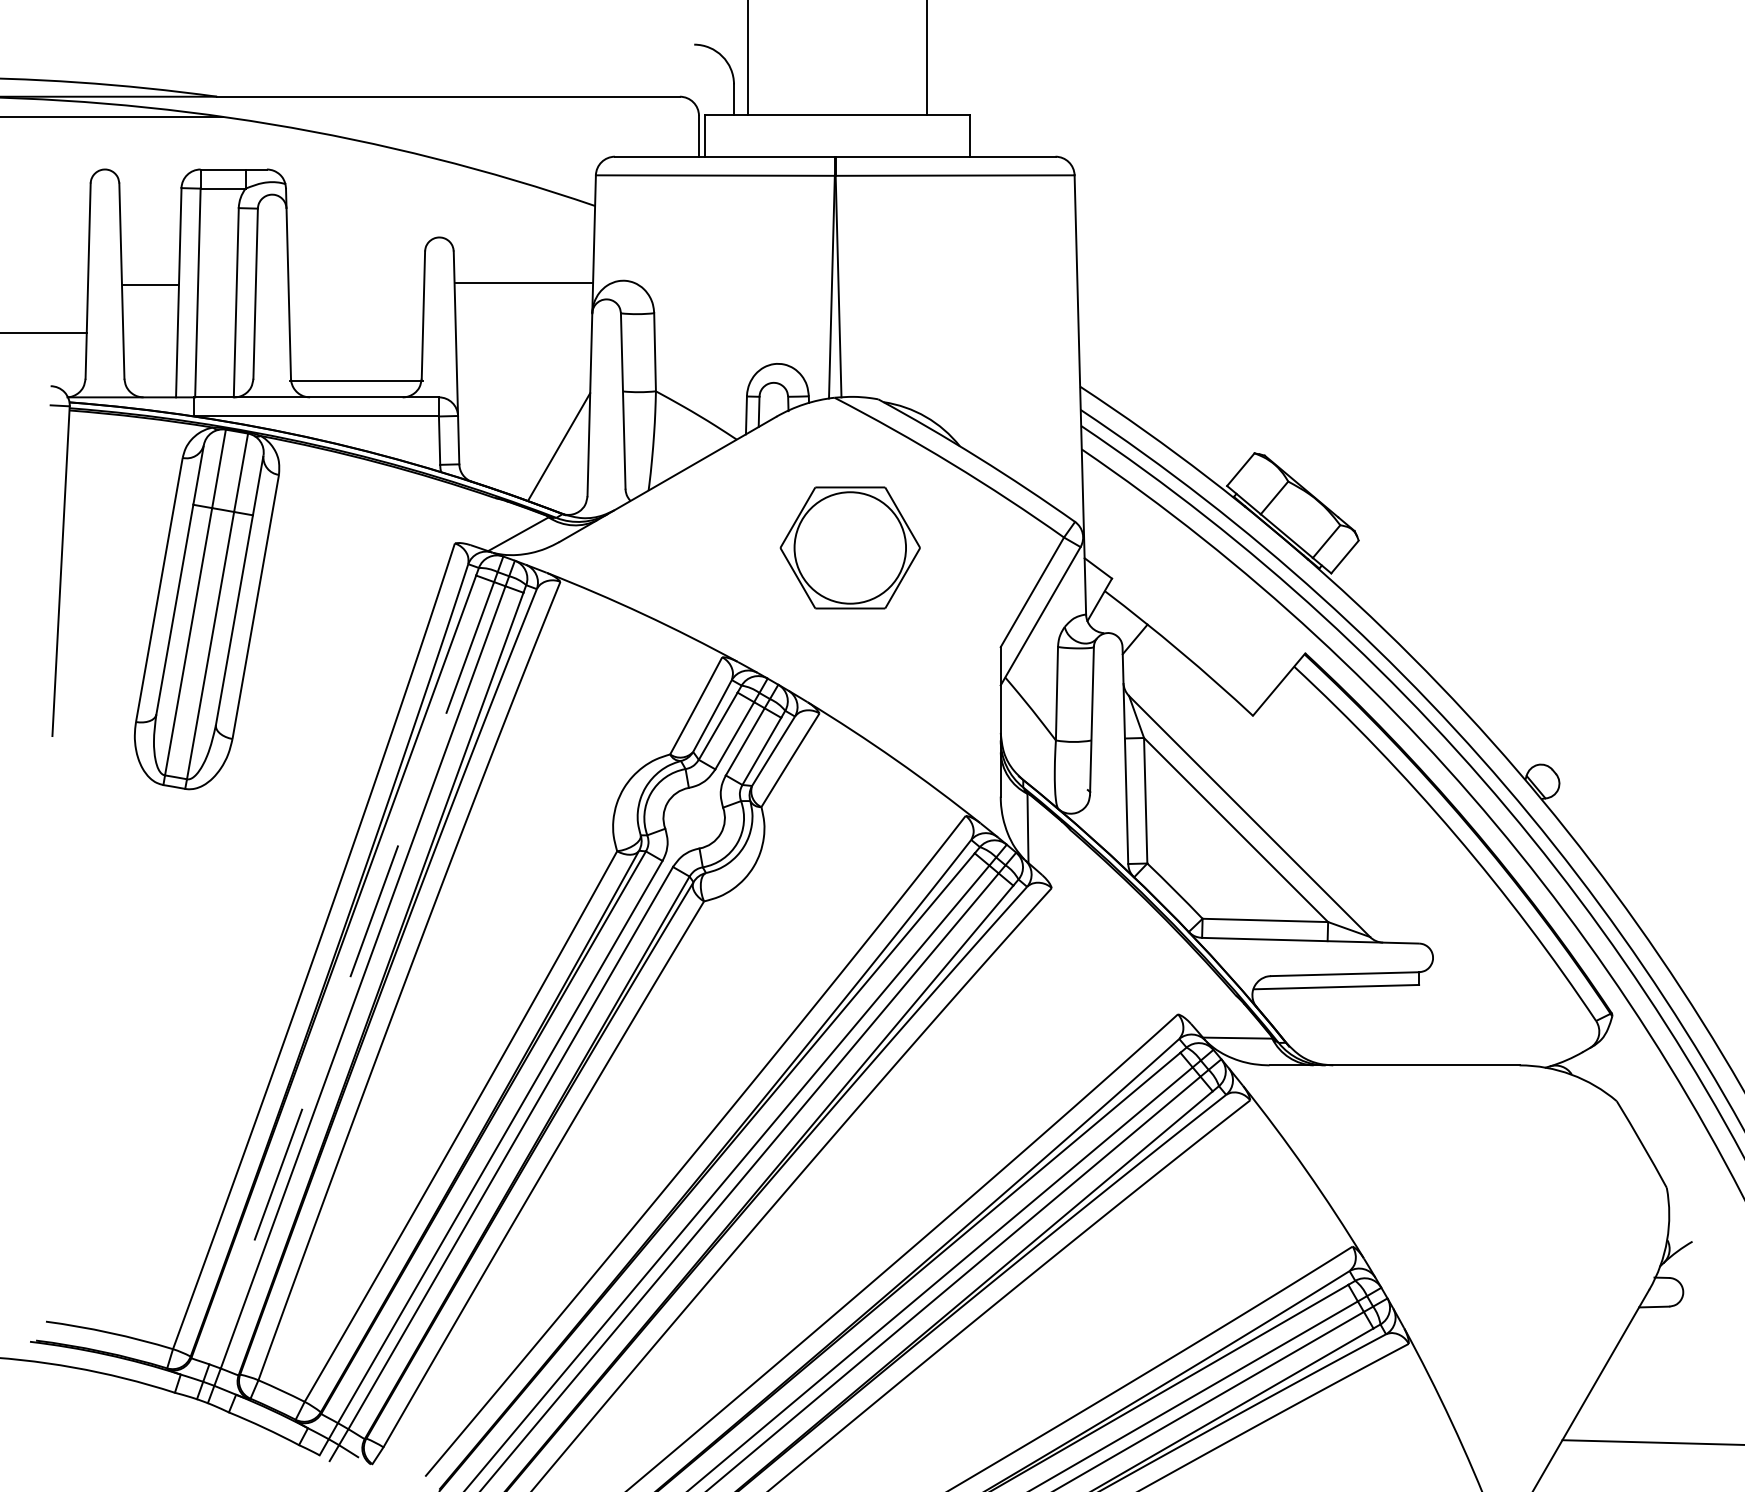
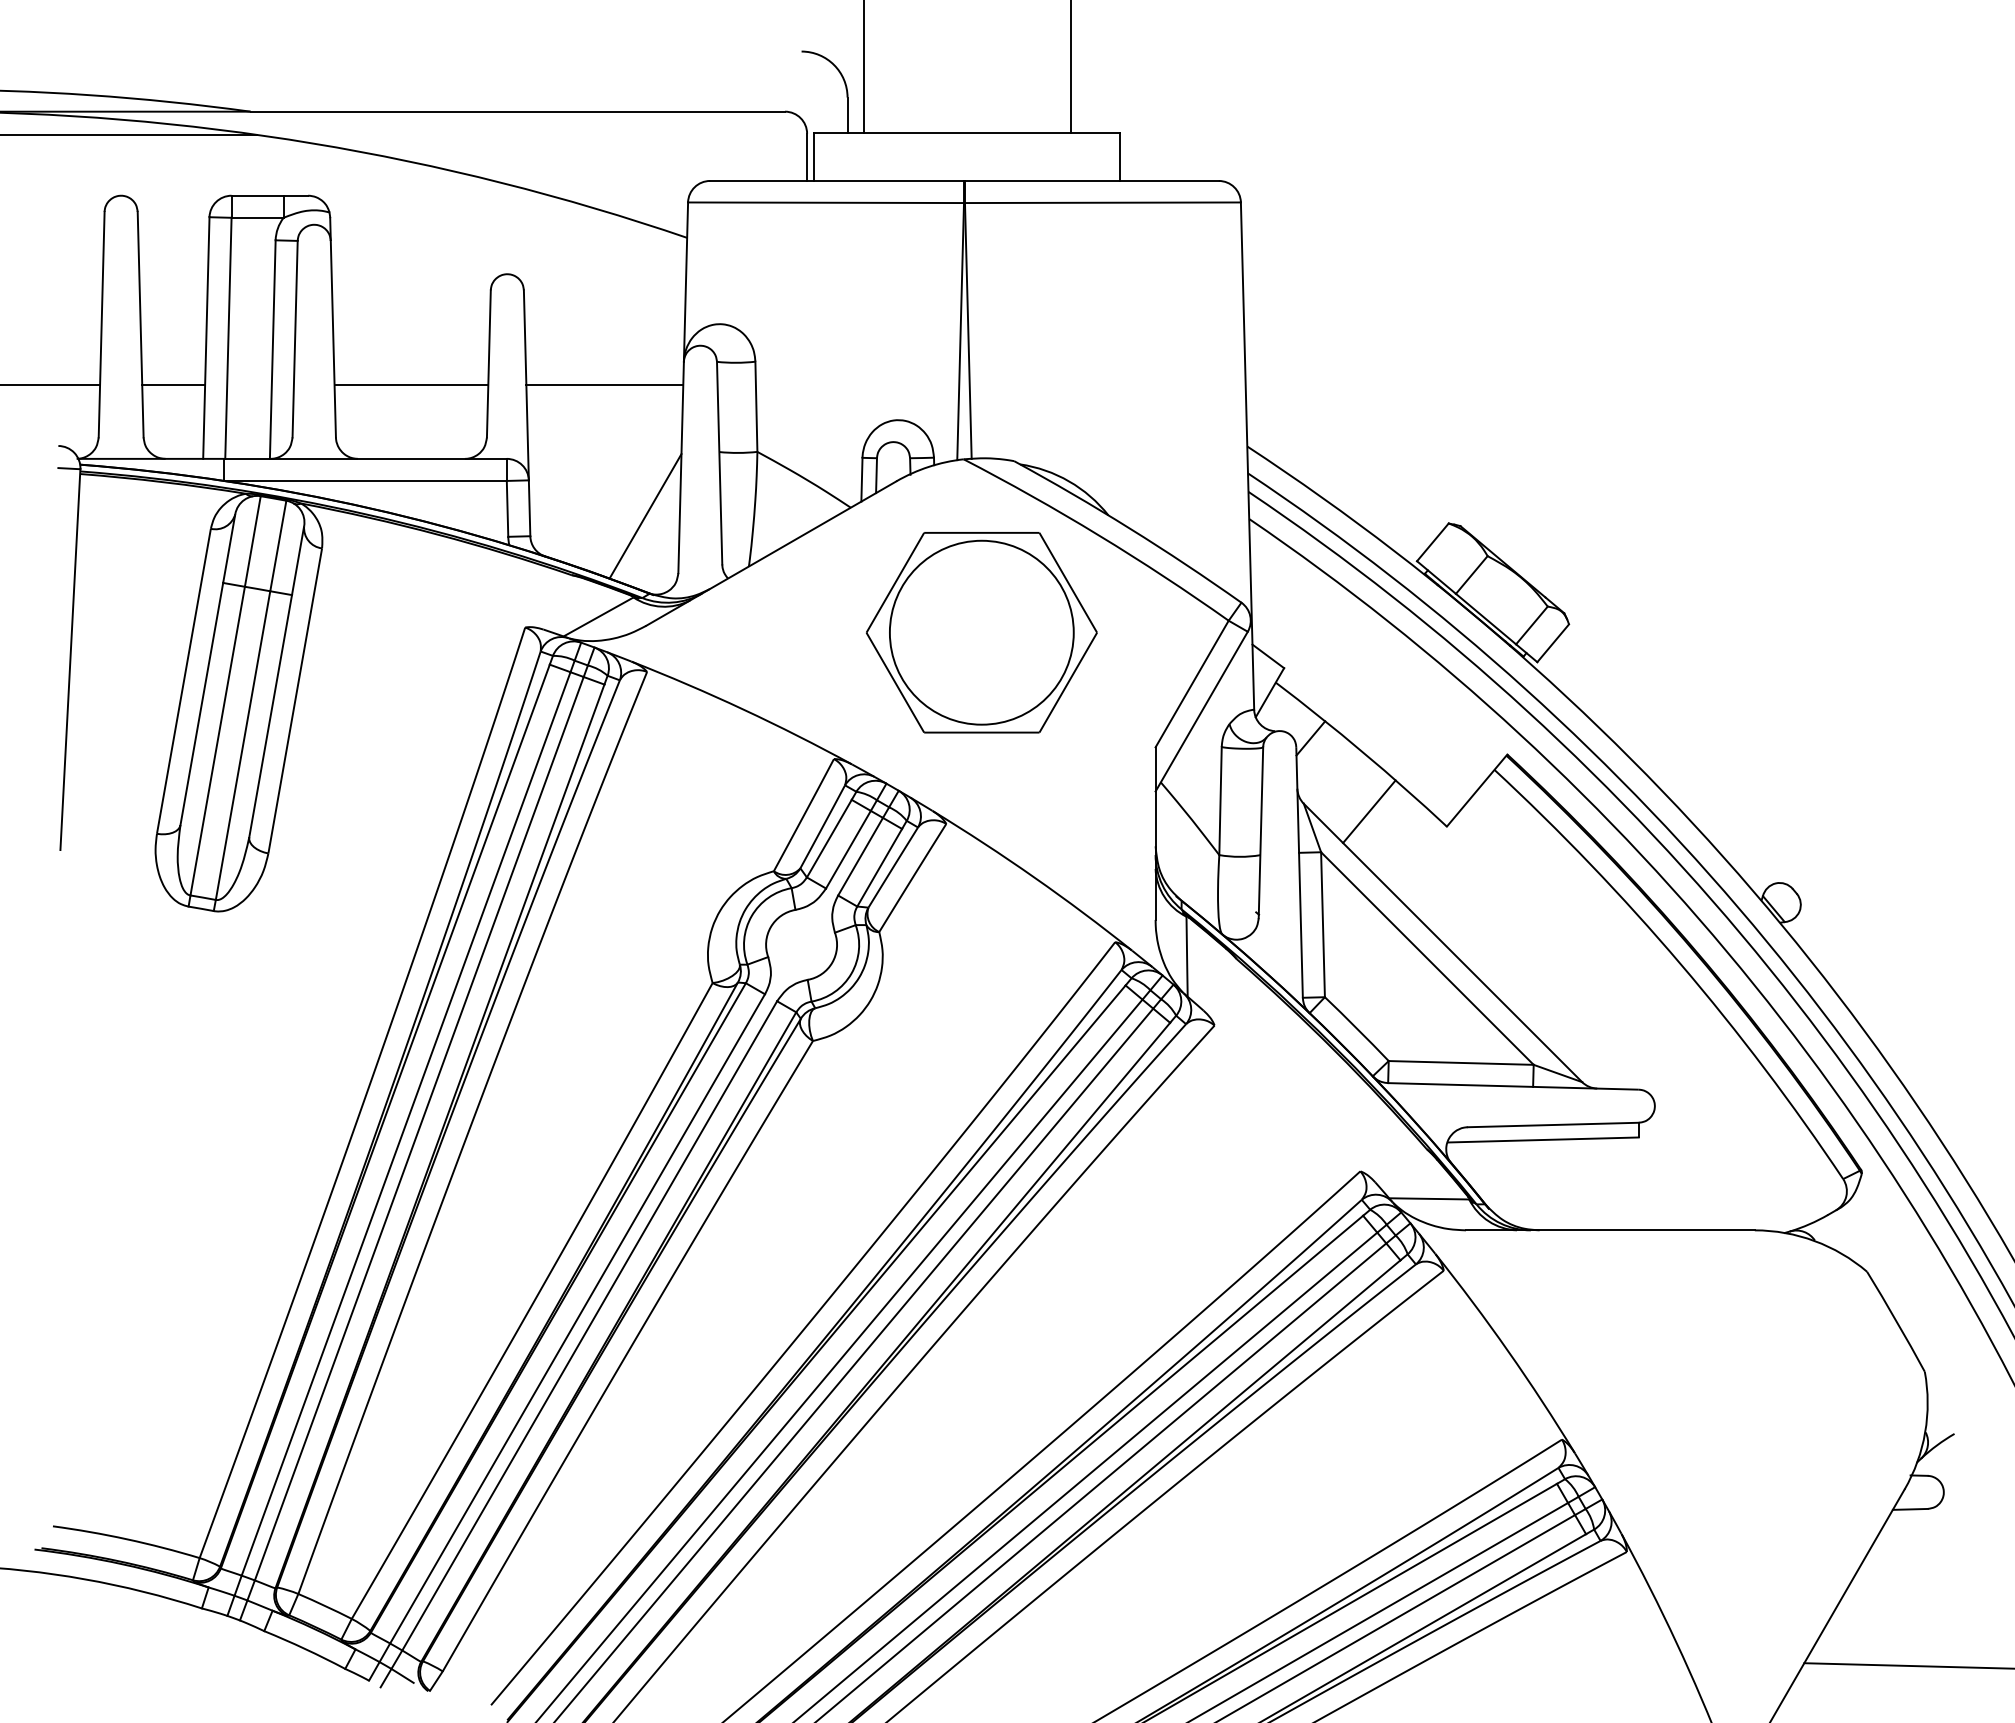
line: (523, 282) -> (604, 384), moved
line: (150, 284) -> (173, 384), moved
line: (356, 380) -> (411, 384), moved
part: (849, 547) -> (981, 632), size x1.43
line: (1185, 702) -> (1369, 811), added
line: (352, 972) -> (406, 1123), dashed -> solid

